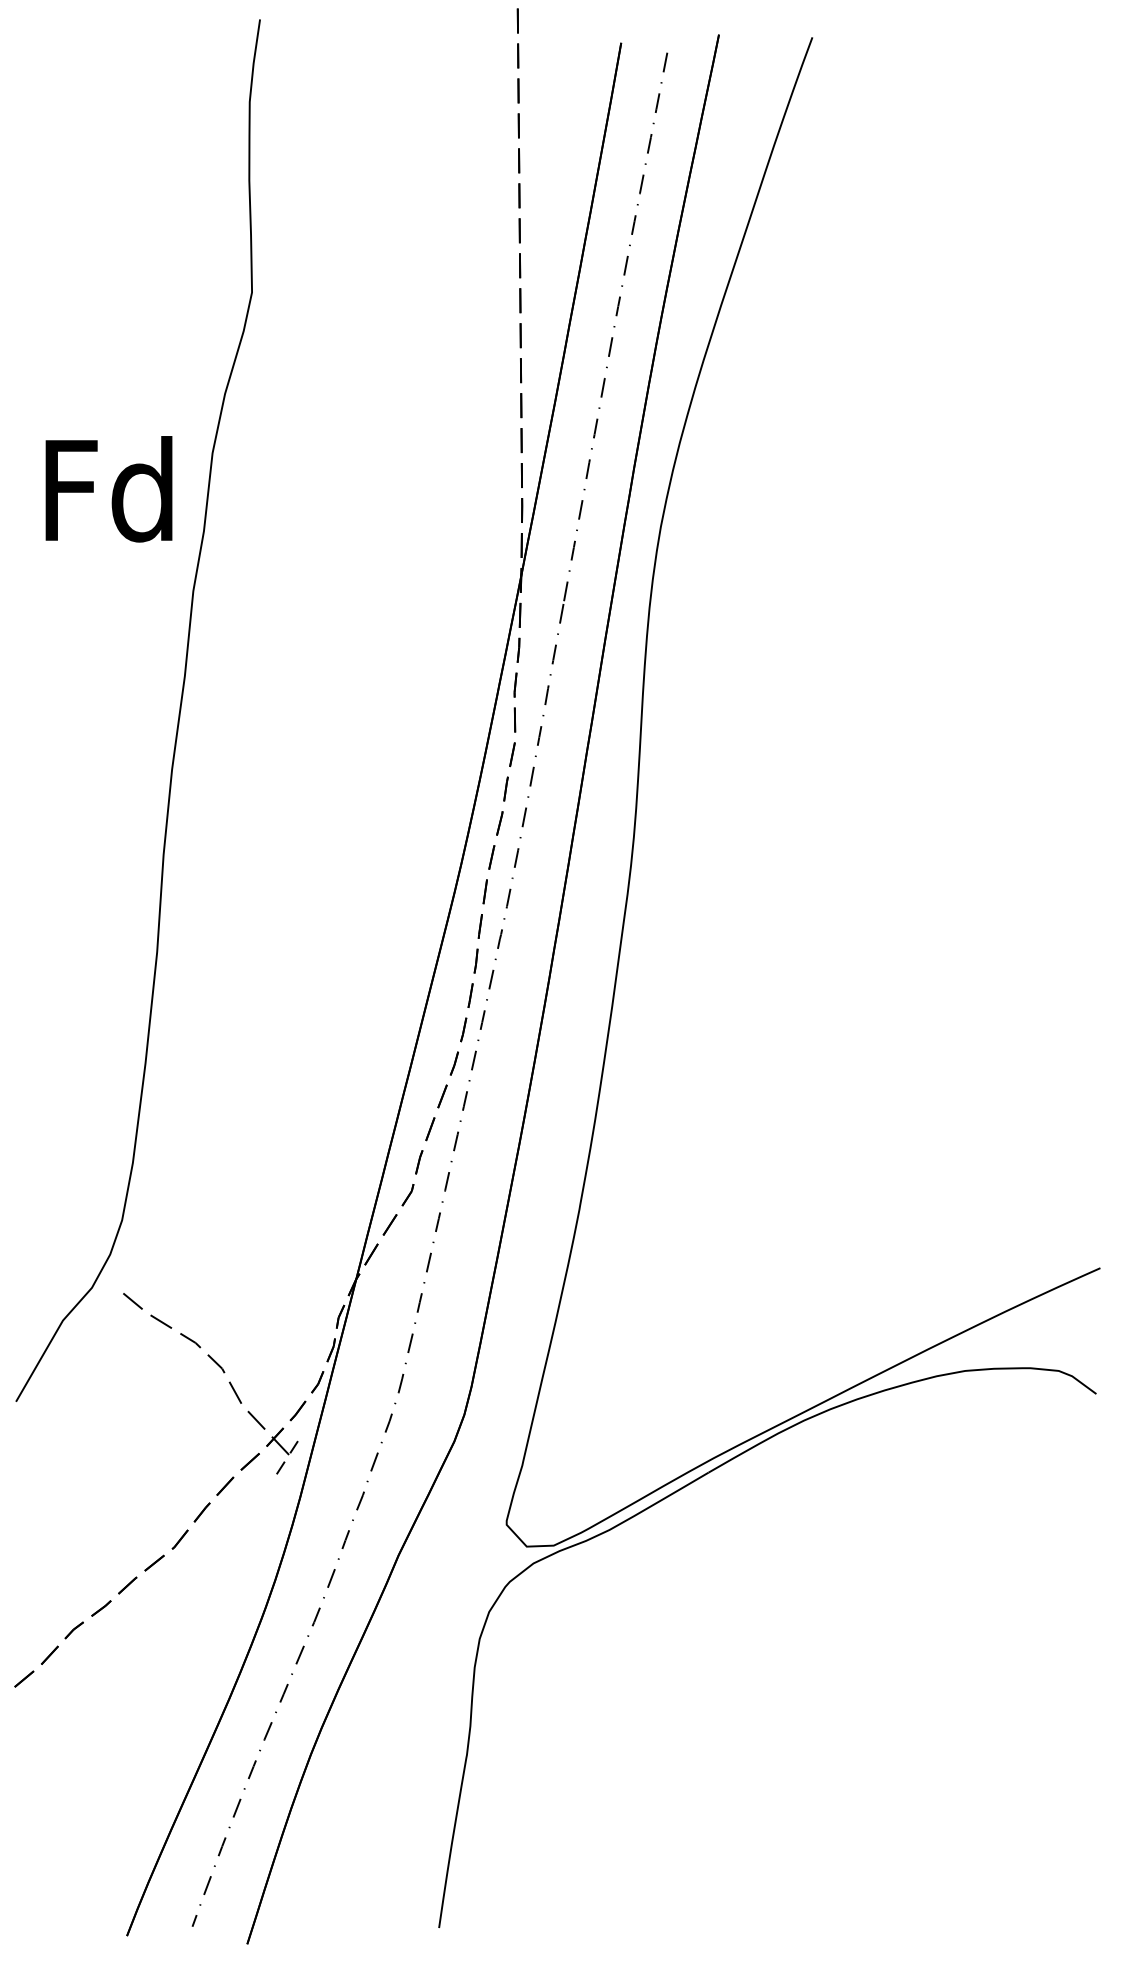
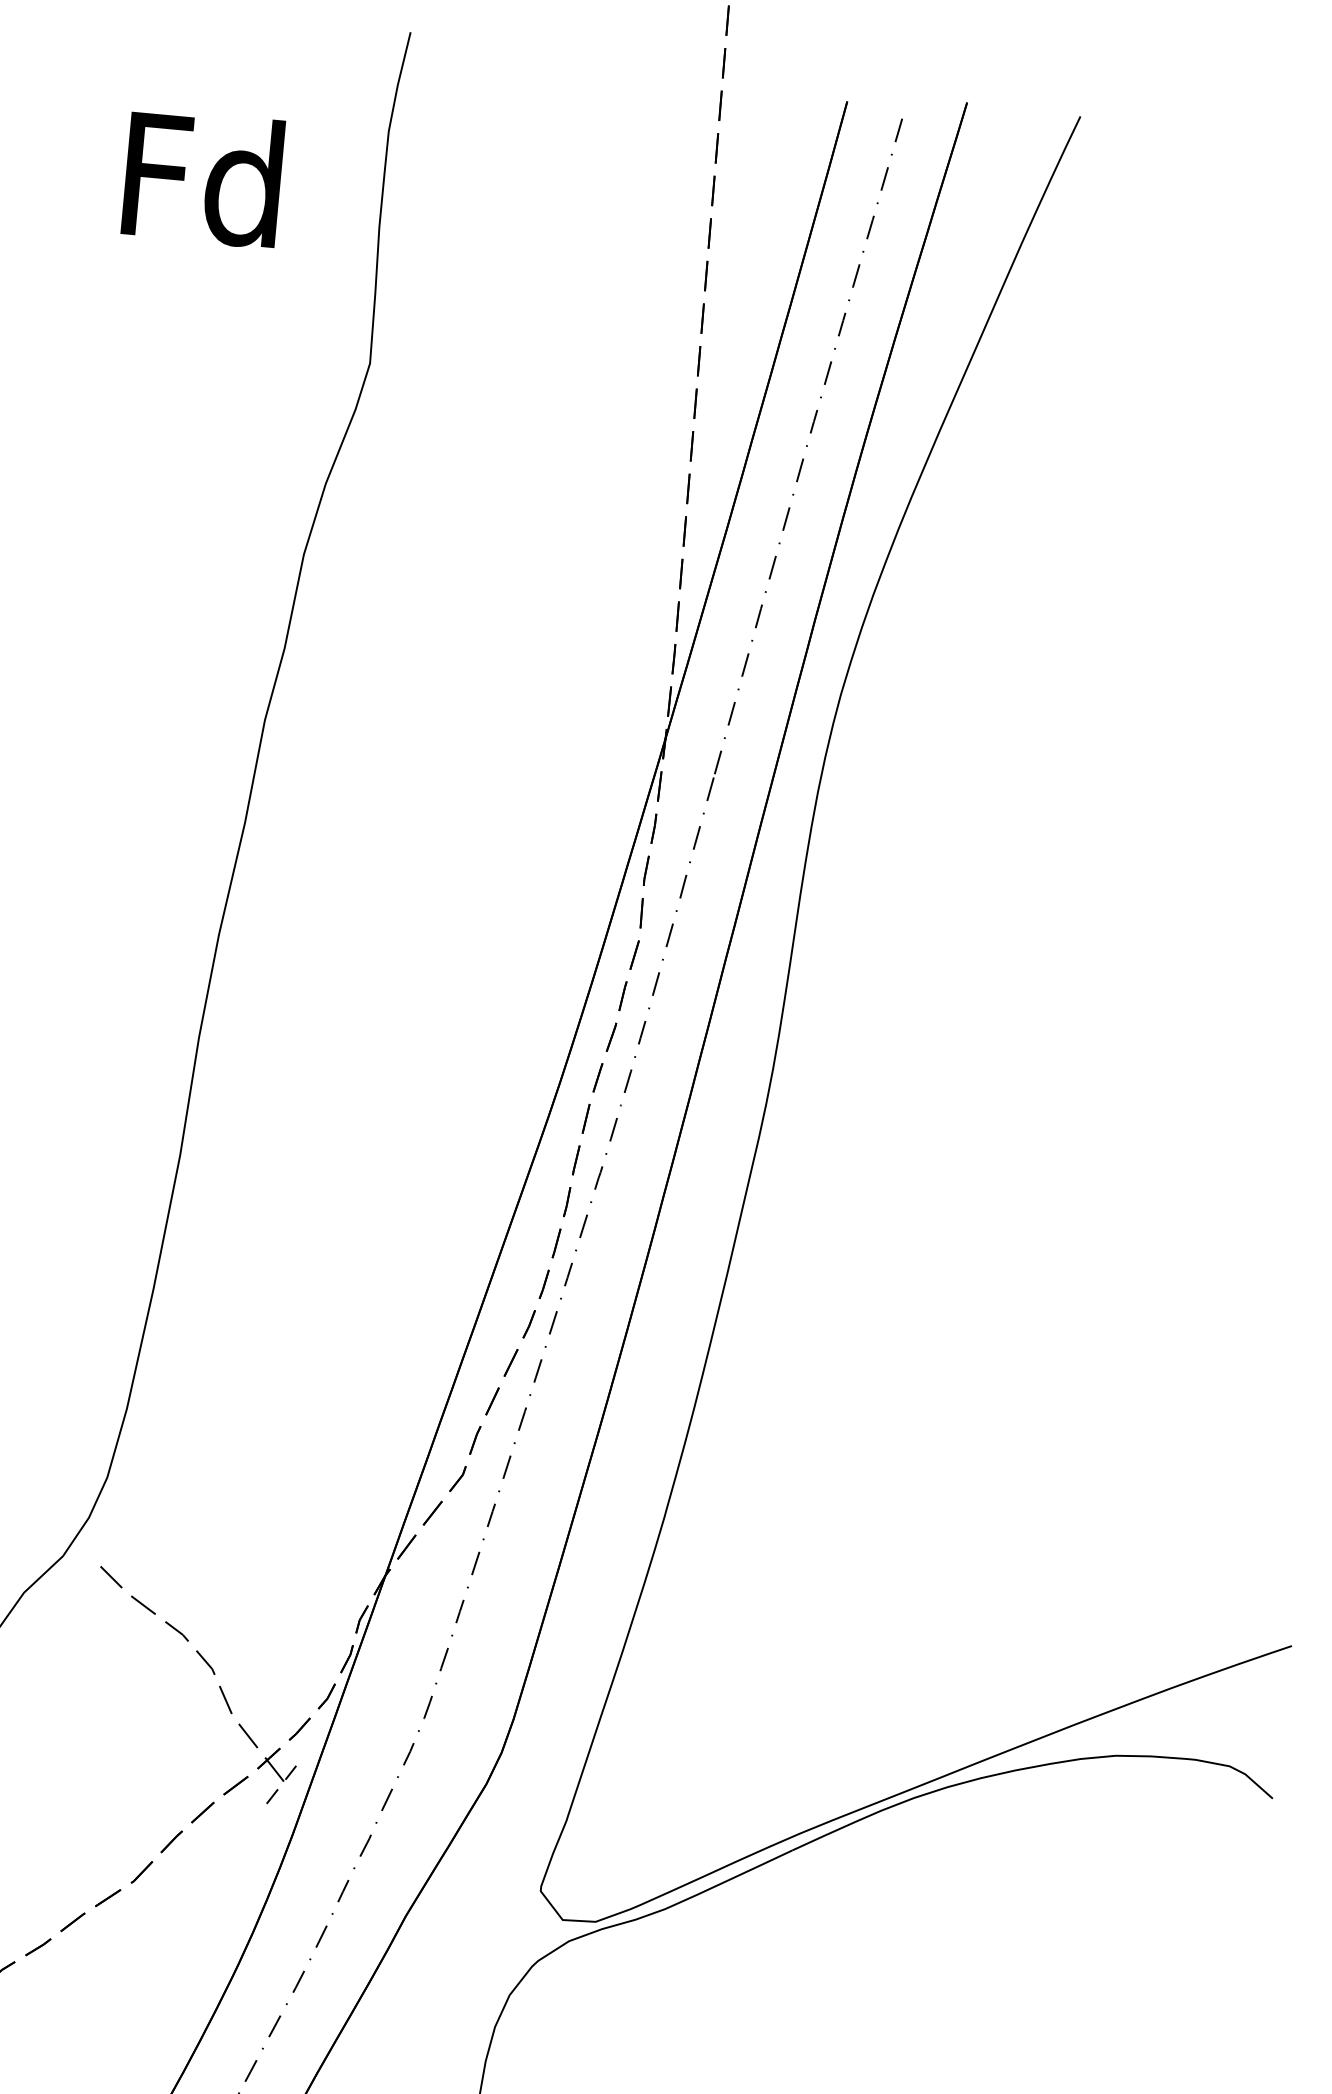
text: (108, 489) -> (202, 178), moved

